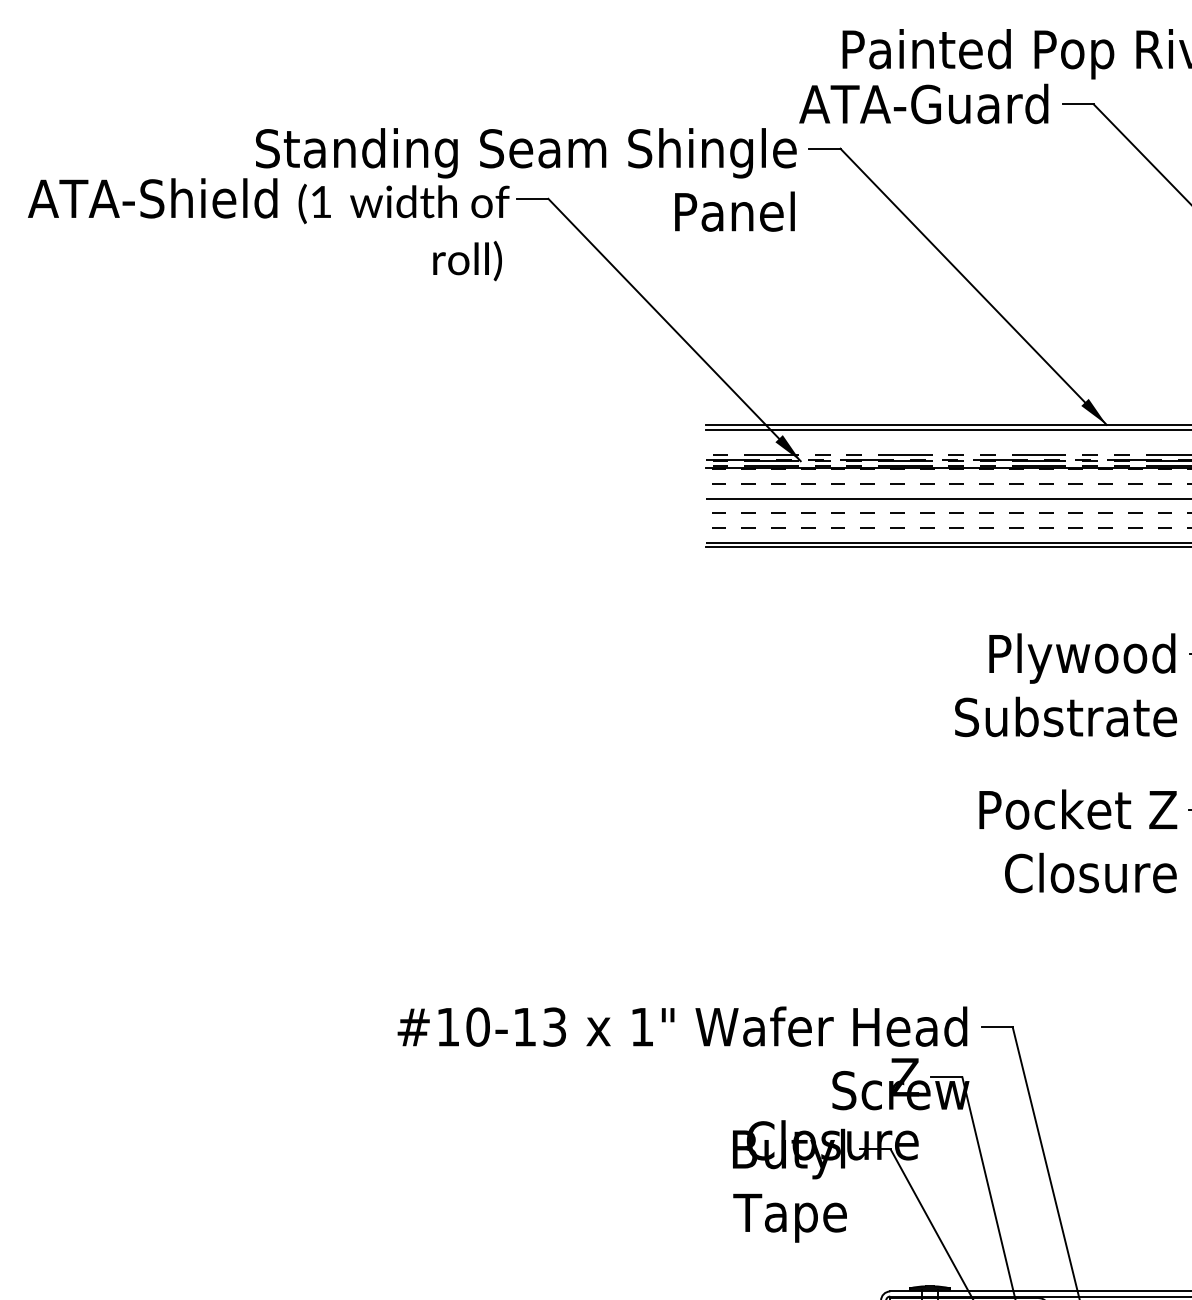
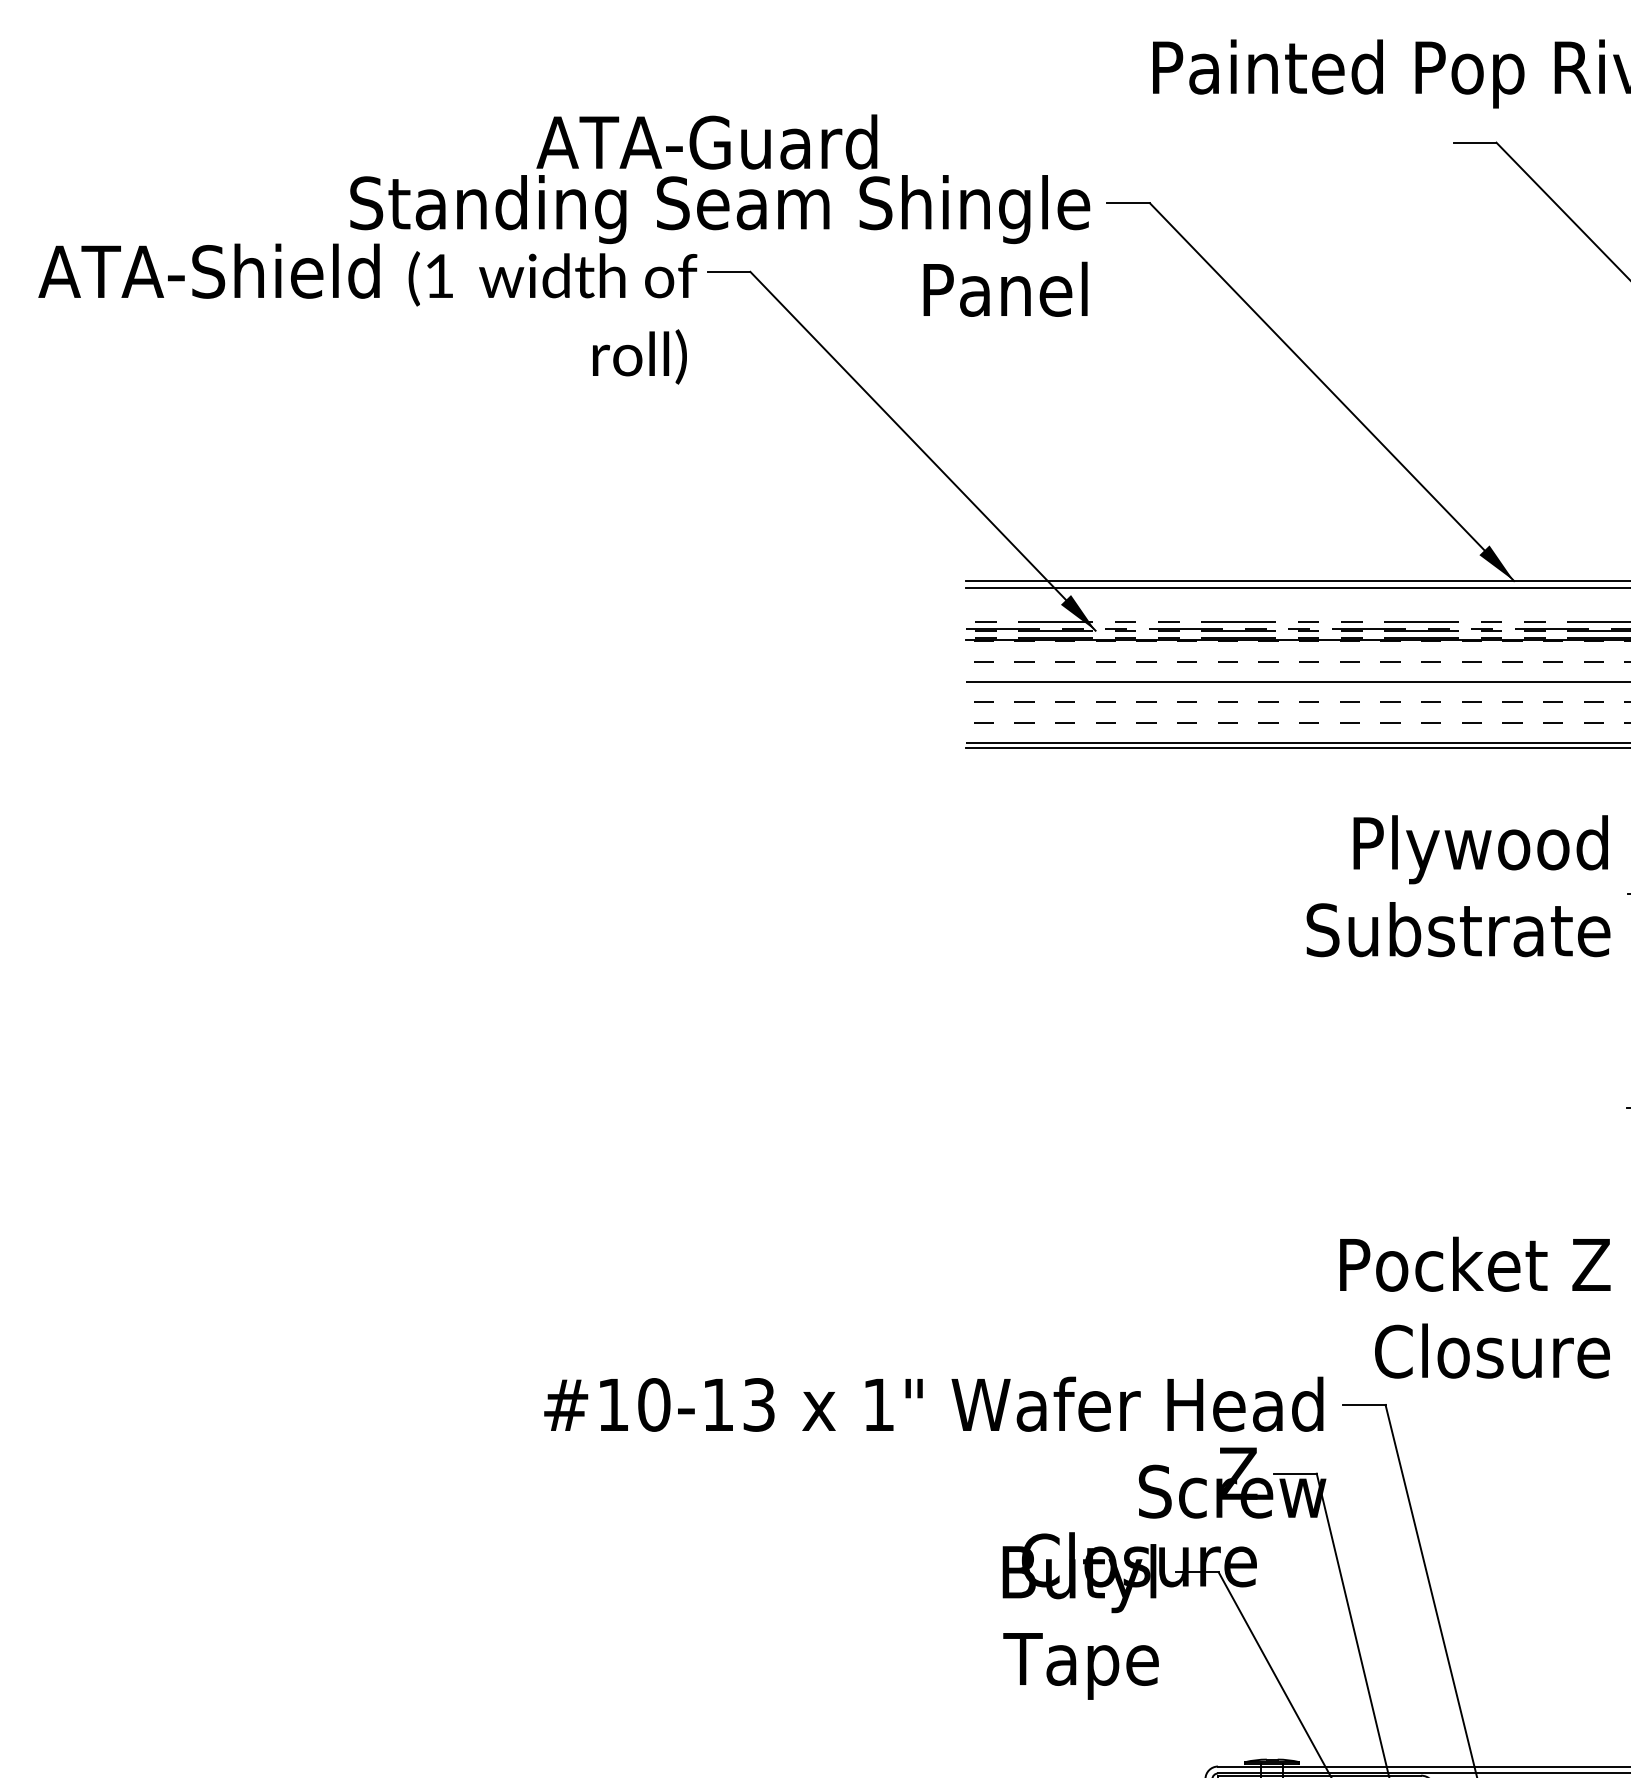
text: (923, 103) -> (706, 141), moved
text: (1066, 685) -> (1458, 886), moved
text: (1078, 841) -> (1475, 1307), moved

